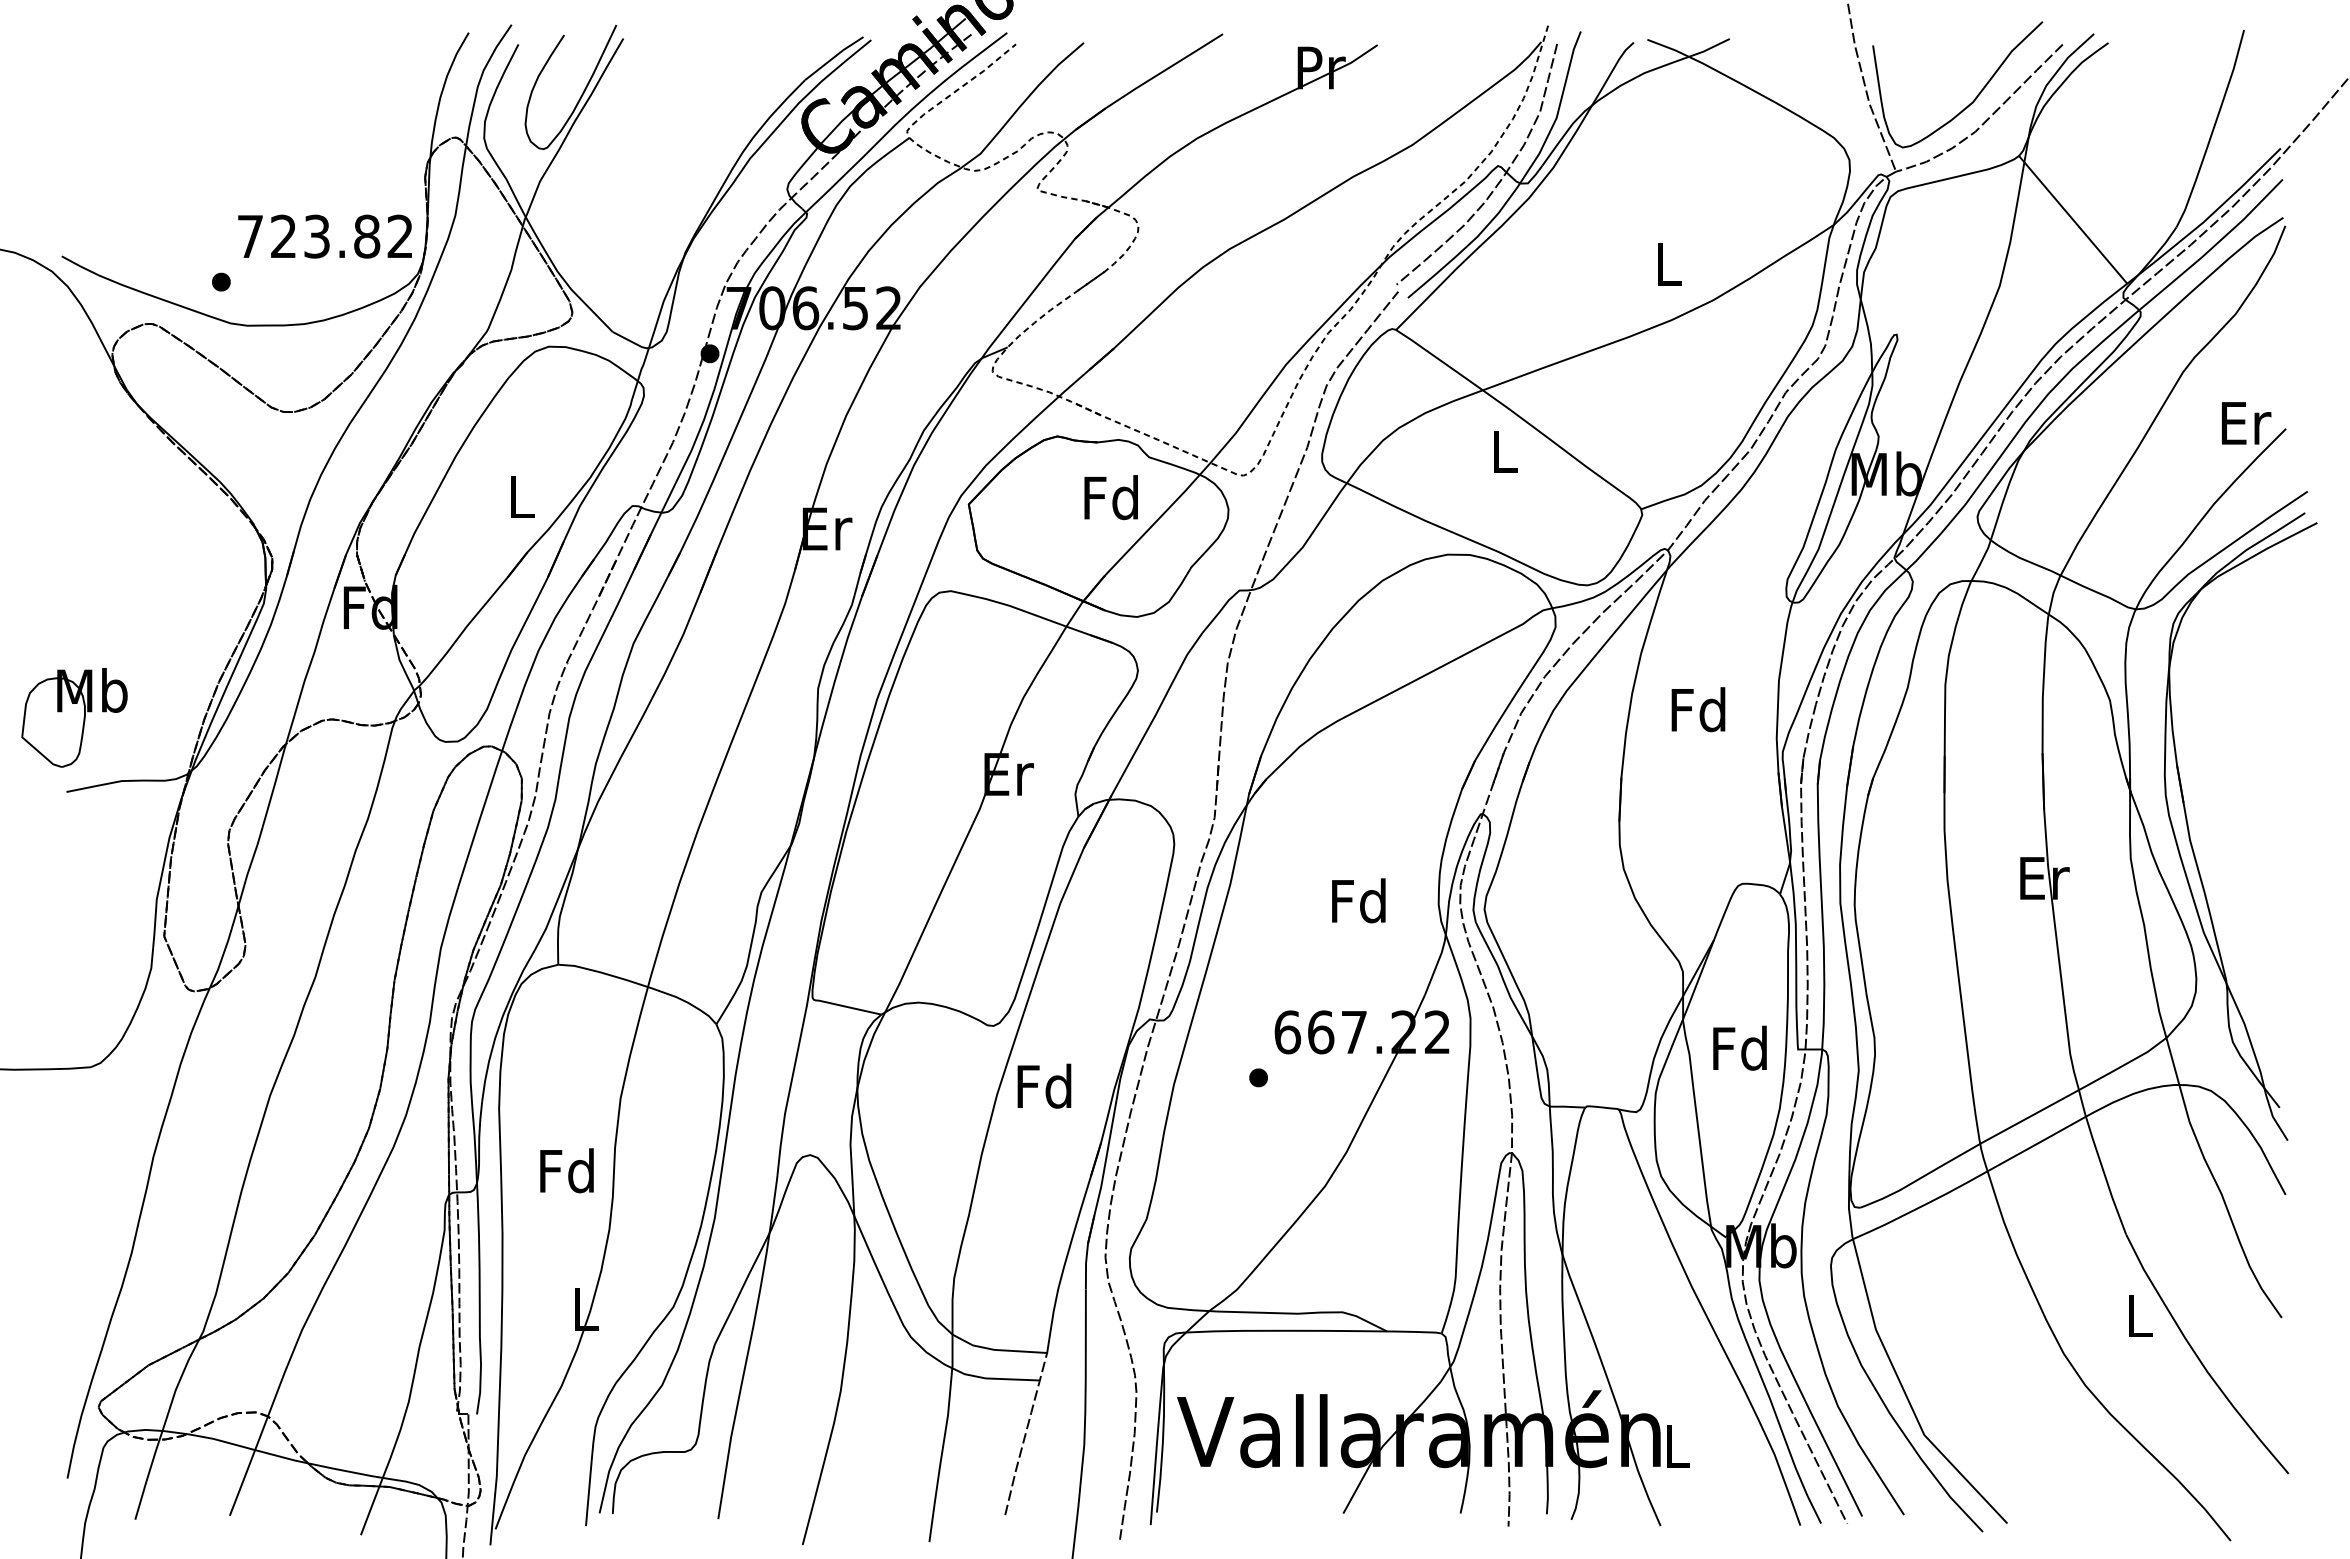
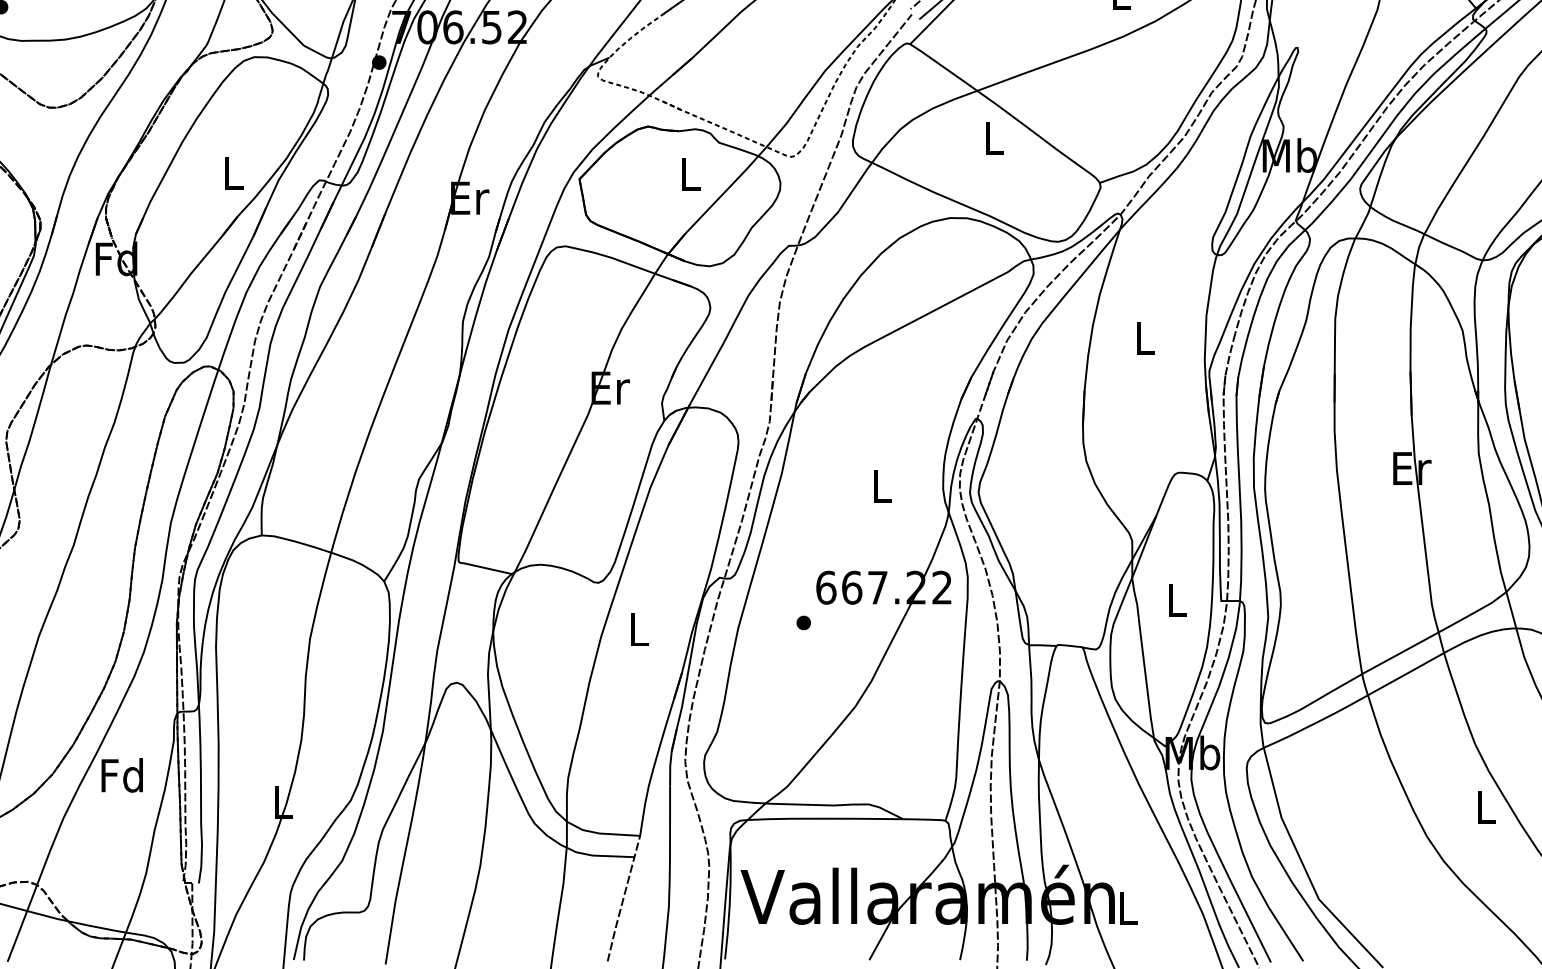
text: (1110, 497) -> (689, 173), Fd -> L
text: (1698, 709) -> (1144, 337), Fd -> L
text: (1358, 900) -> (881, 485), Fd -> L
text: (1739, 1047) -> (1175, 599), Fd -> L
text: (1044, 1085) -> (638, 628), Fd -> L
text: (566, 1170) -> (121, 775), moved

